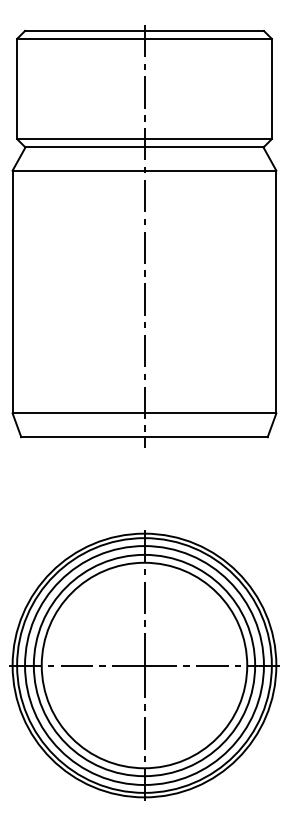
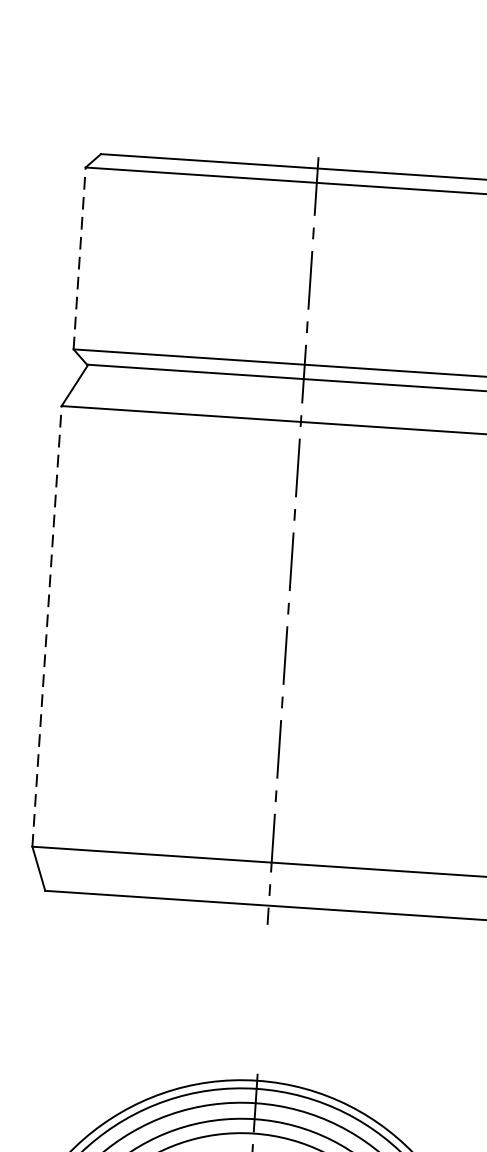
line: (17, 88) -> (80, 257), solid -> dashed
line: (12, 291) -> (46, 625), solid -> dashed

